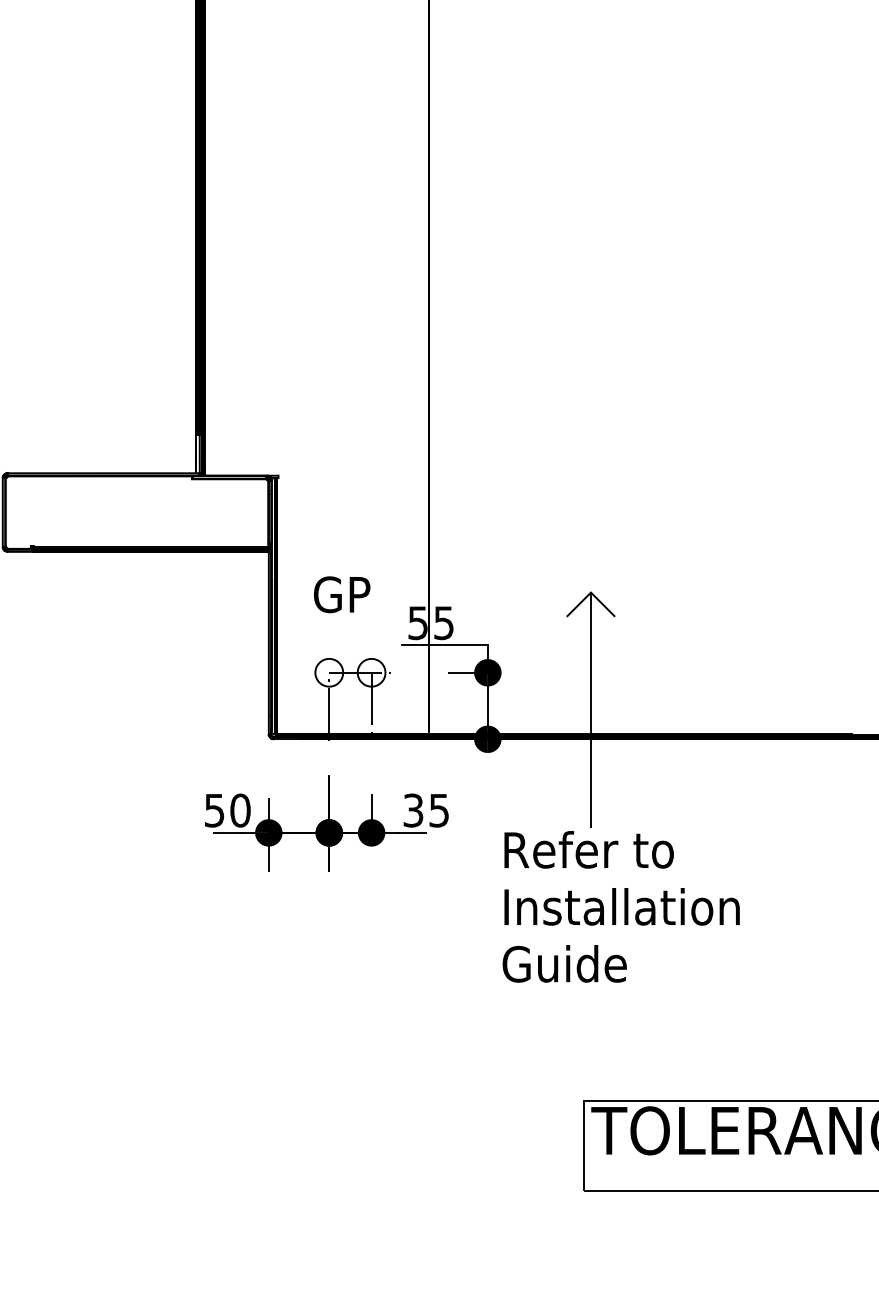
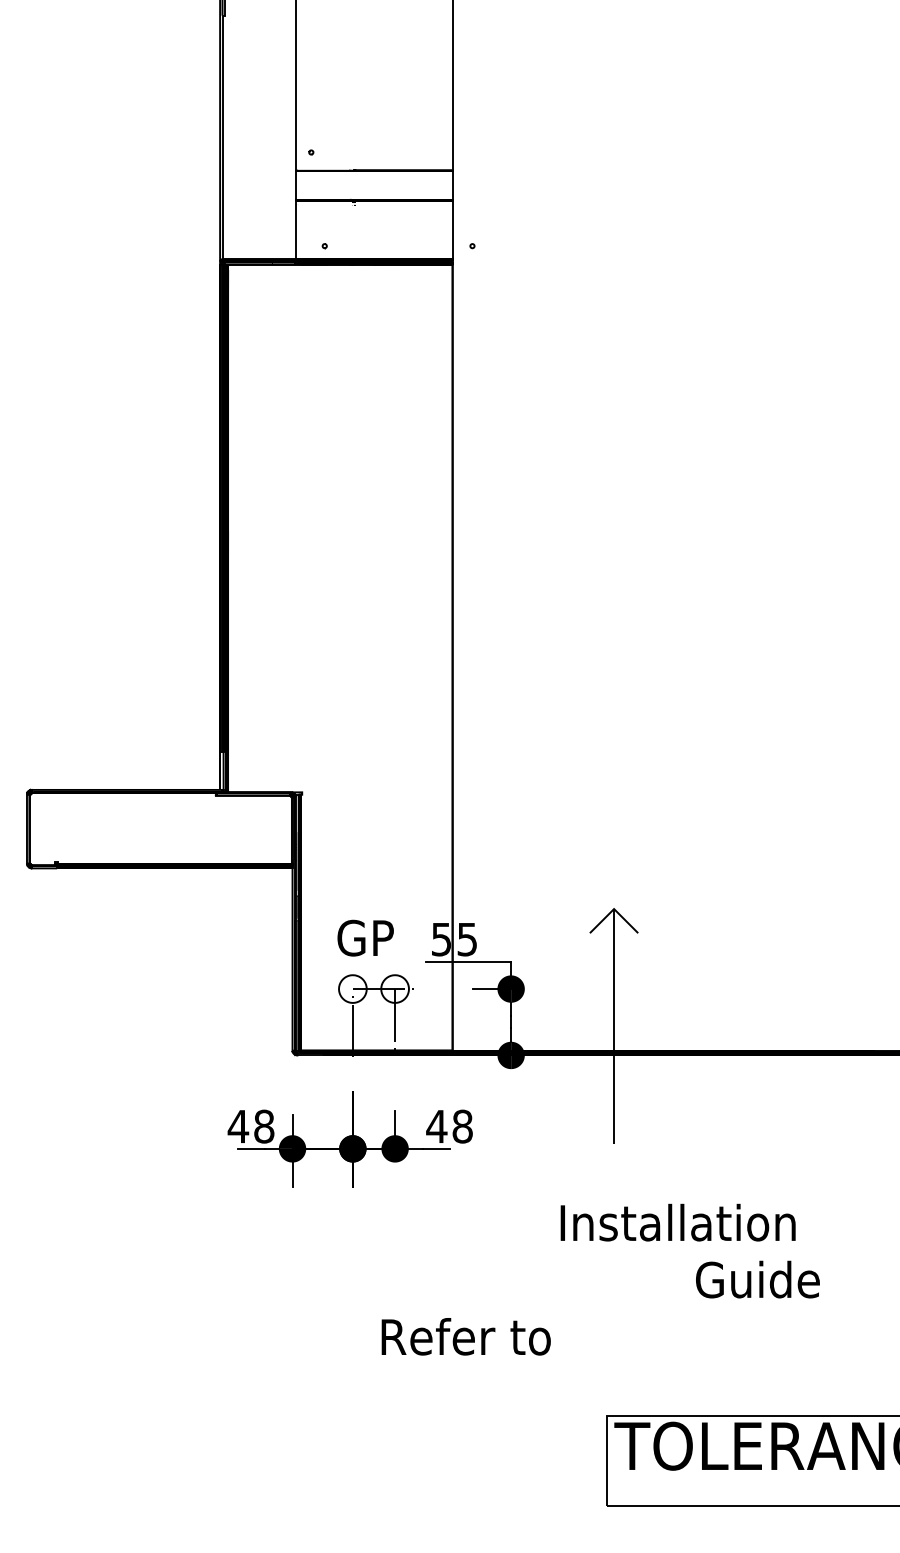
text: (341, 594) -> (365, 937), moved
text: (226, 810) -> (250, 1126), 50 -> 48
text: (426, 810) -> (449, 1126), 35 -> 48
text: (588, 849) -> (465, 1336), moved
text: (621, 906) -> (677, 1222), moved
text: (564, 963) -> (757, 1279), moved

